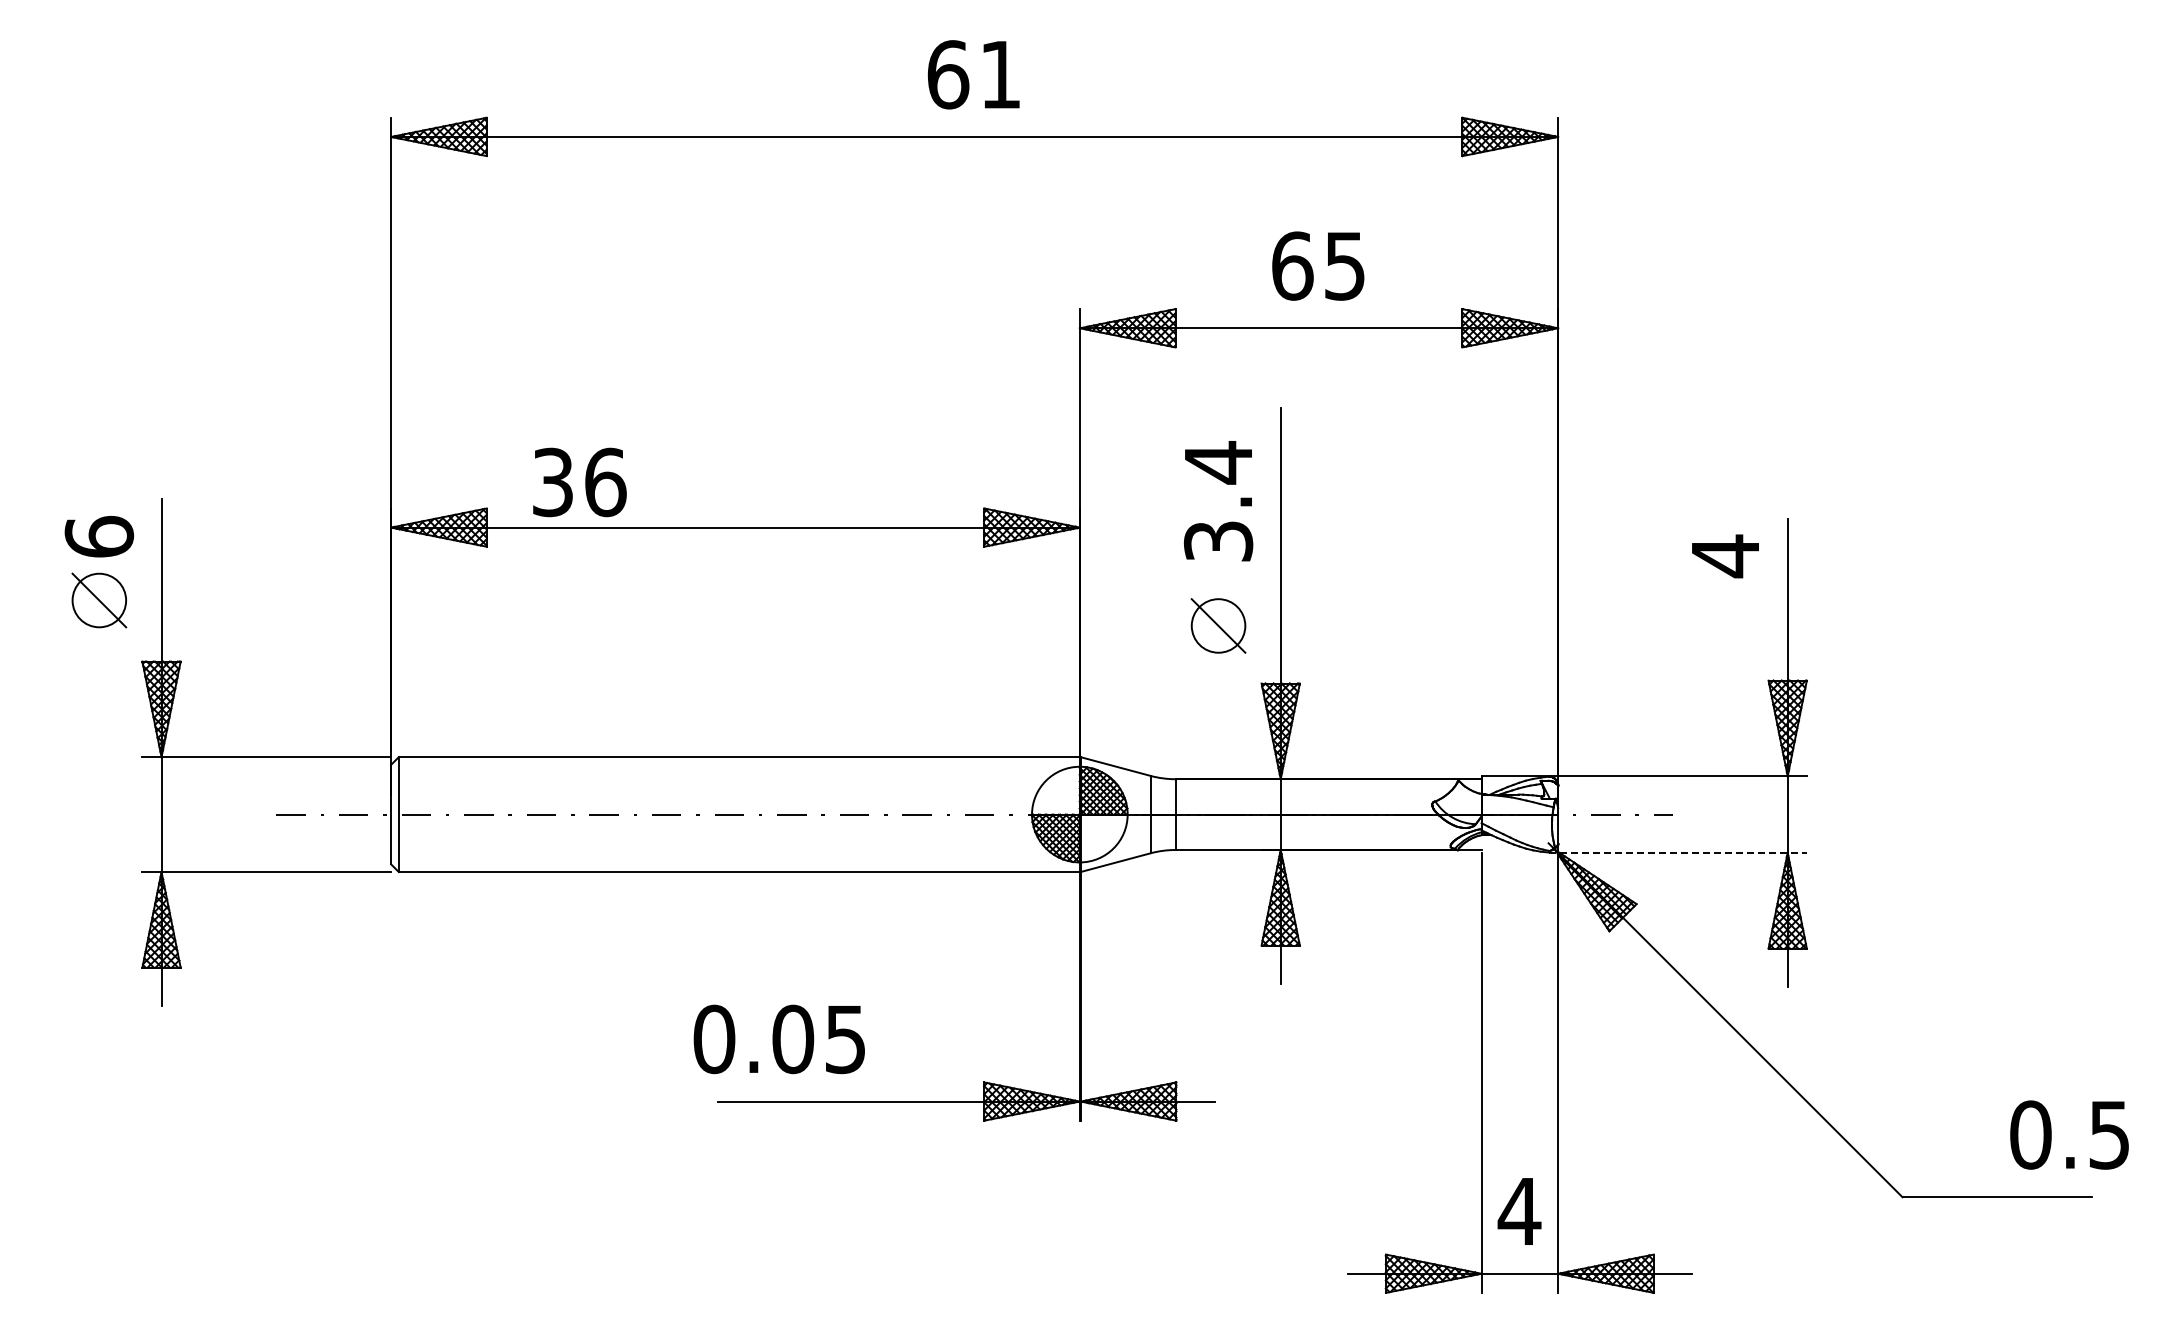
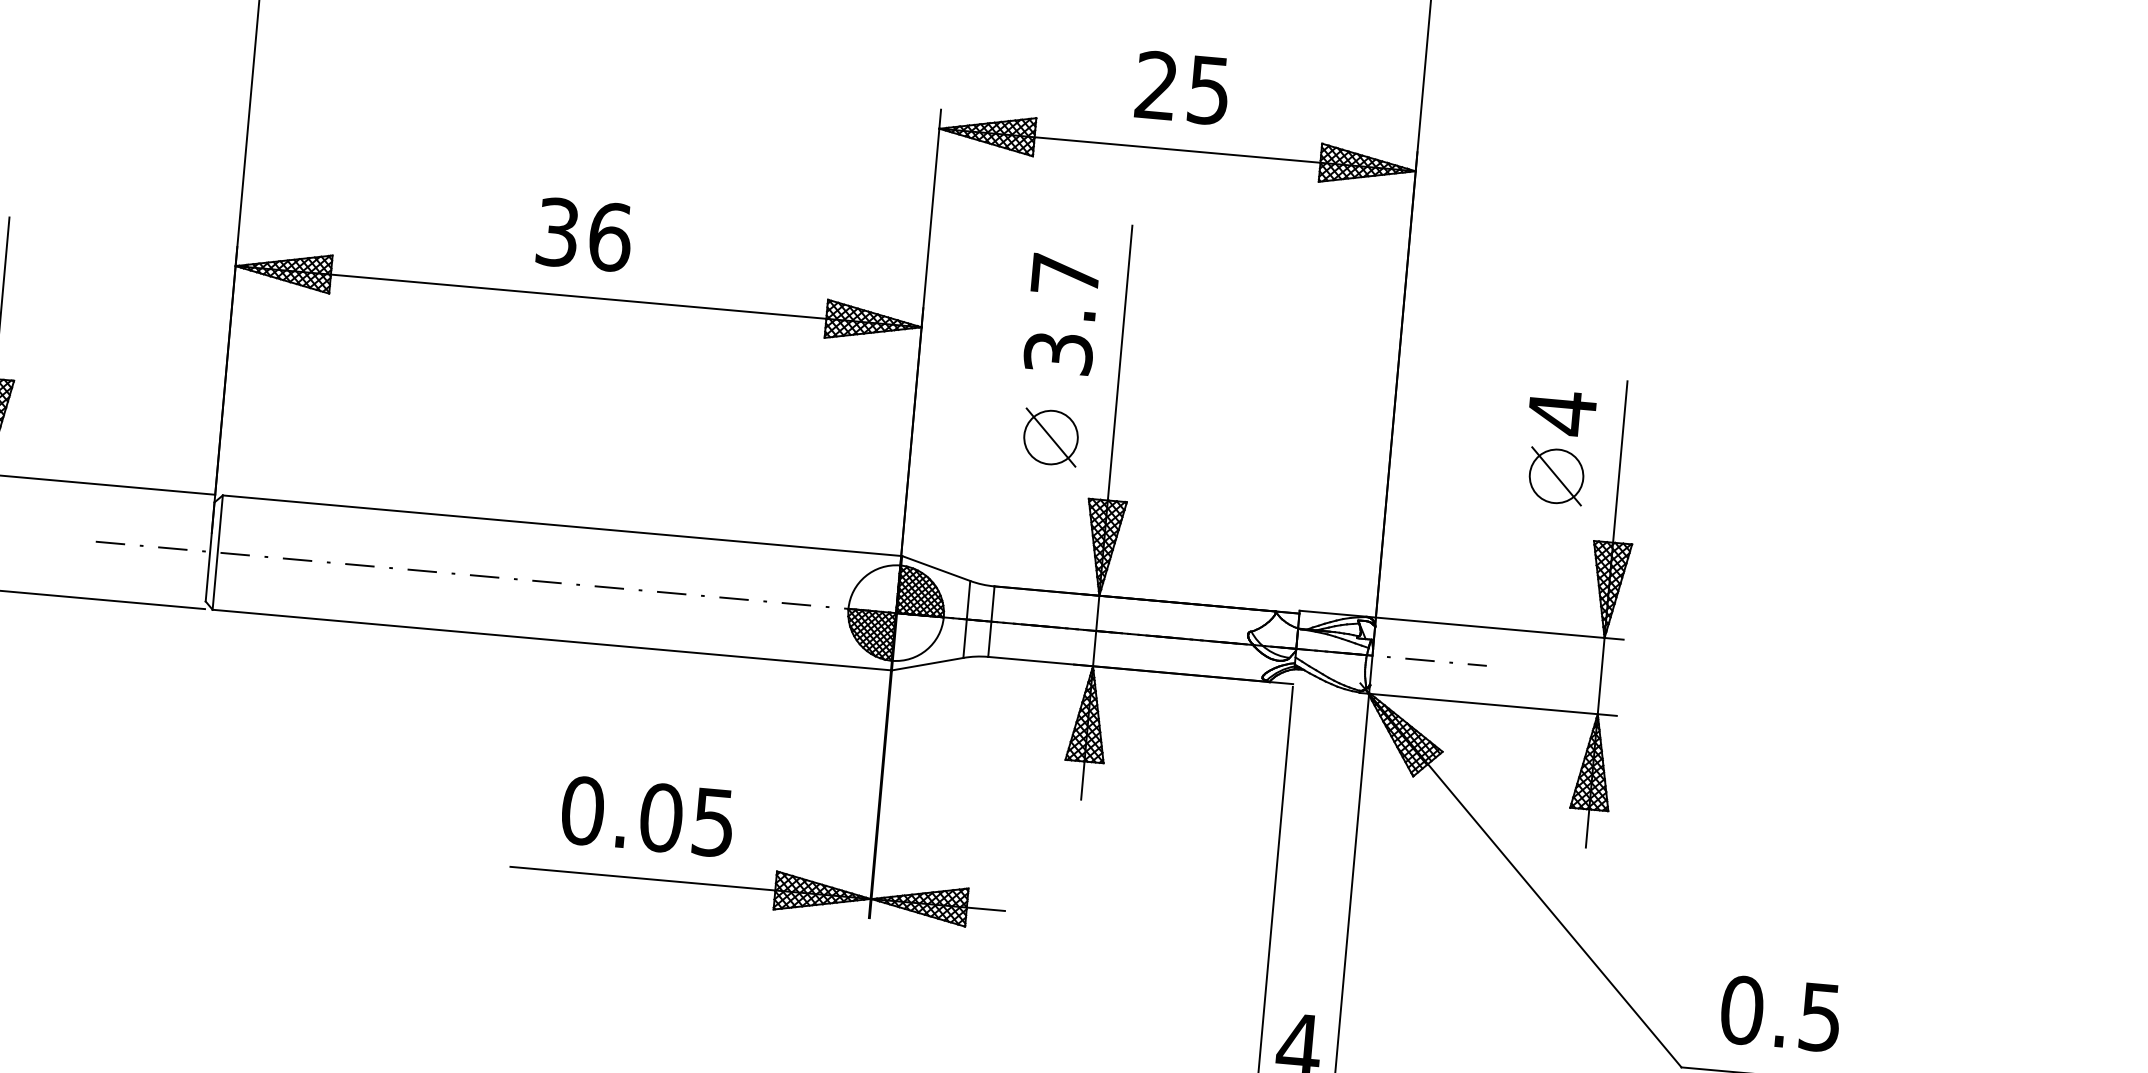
text: (1292, 265) -> (1156, 85), 65 -> 25
text: (1218, 462) -> (1065, 274), 3.4 -> 3.7
text: (579, 482) -> (584, 234), moved
part: (1725, 619) -> (1556, 476), added
line: (1678, 852) -> (1489, 704), dashed -> solid
text: (778, 1039) -> (646, 816), moved
text: (2069, 1134) -> (1780, 1013), moved

